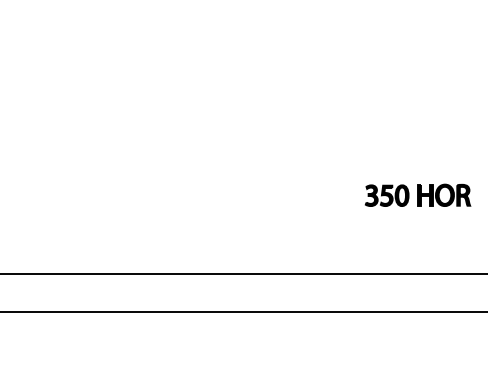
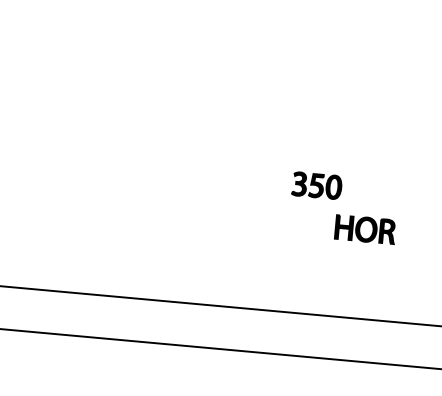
part: (386, 195) -> (316, 185), moved

